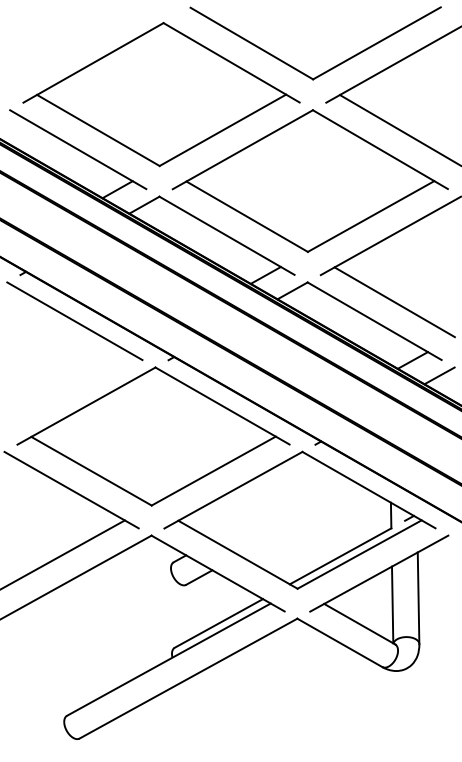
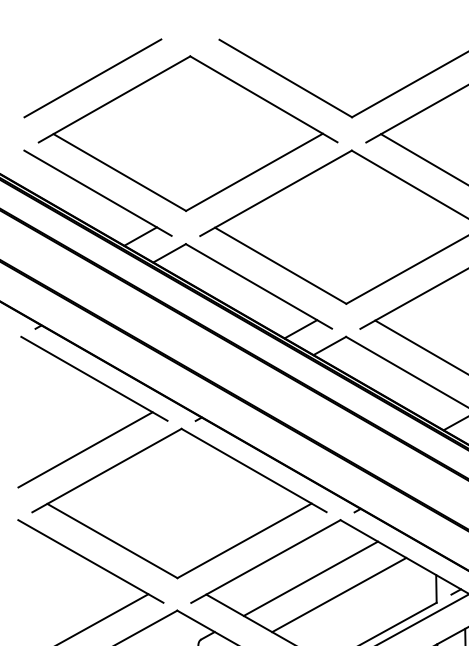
line: (73, 43) -> (92, 78), added
line: (66, 386) -> (85, 449), added
line: (275, 505) -> (311, 578), added
line: (301, 520) -> (339, 594), added

